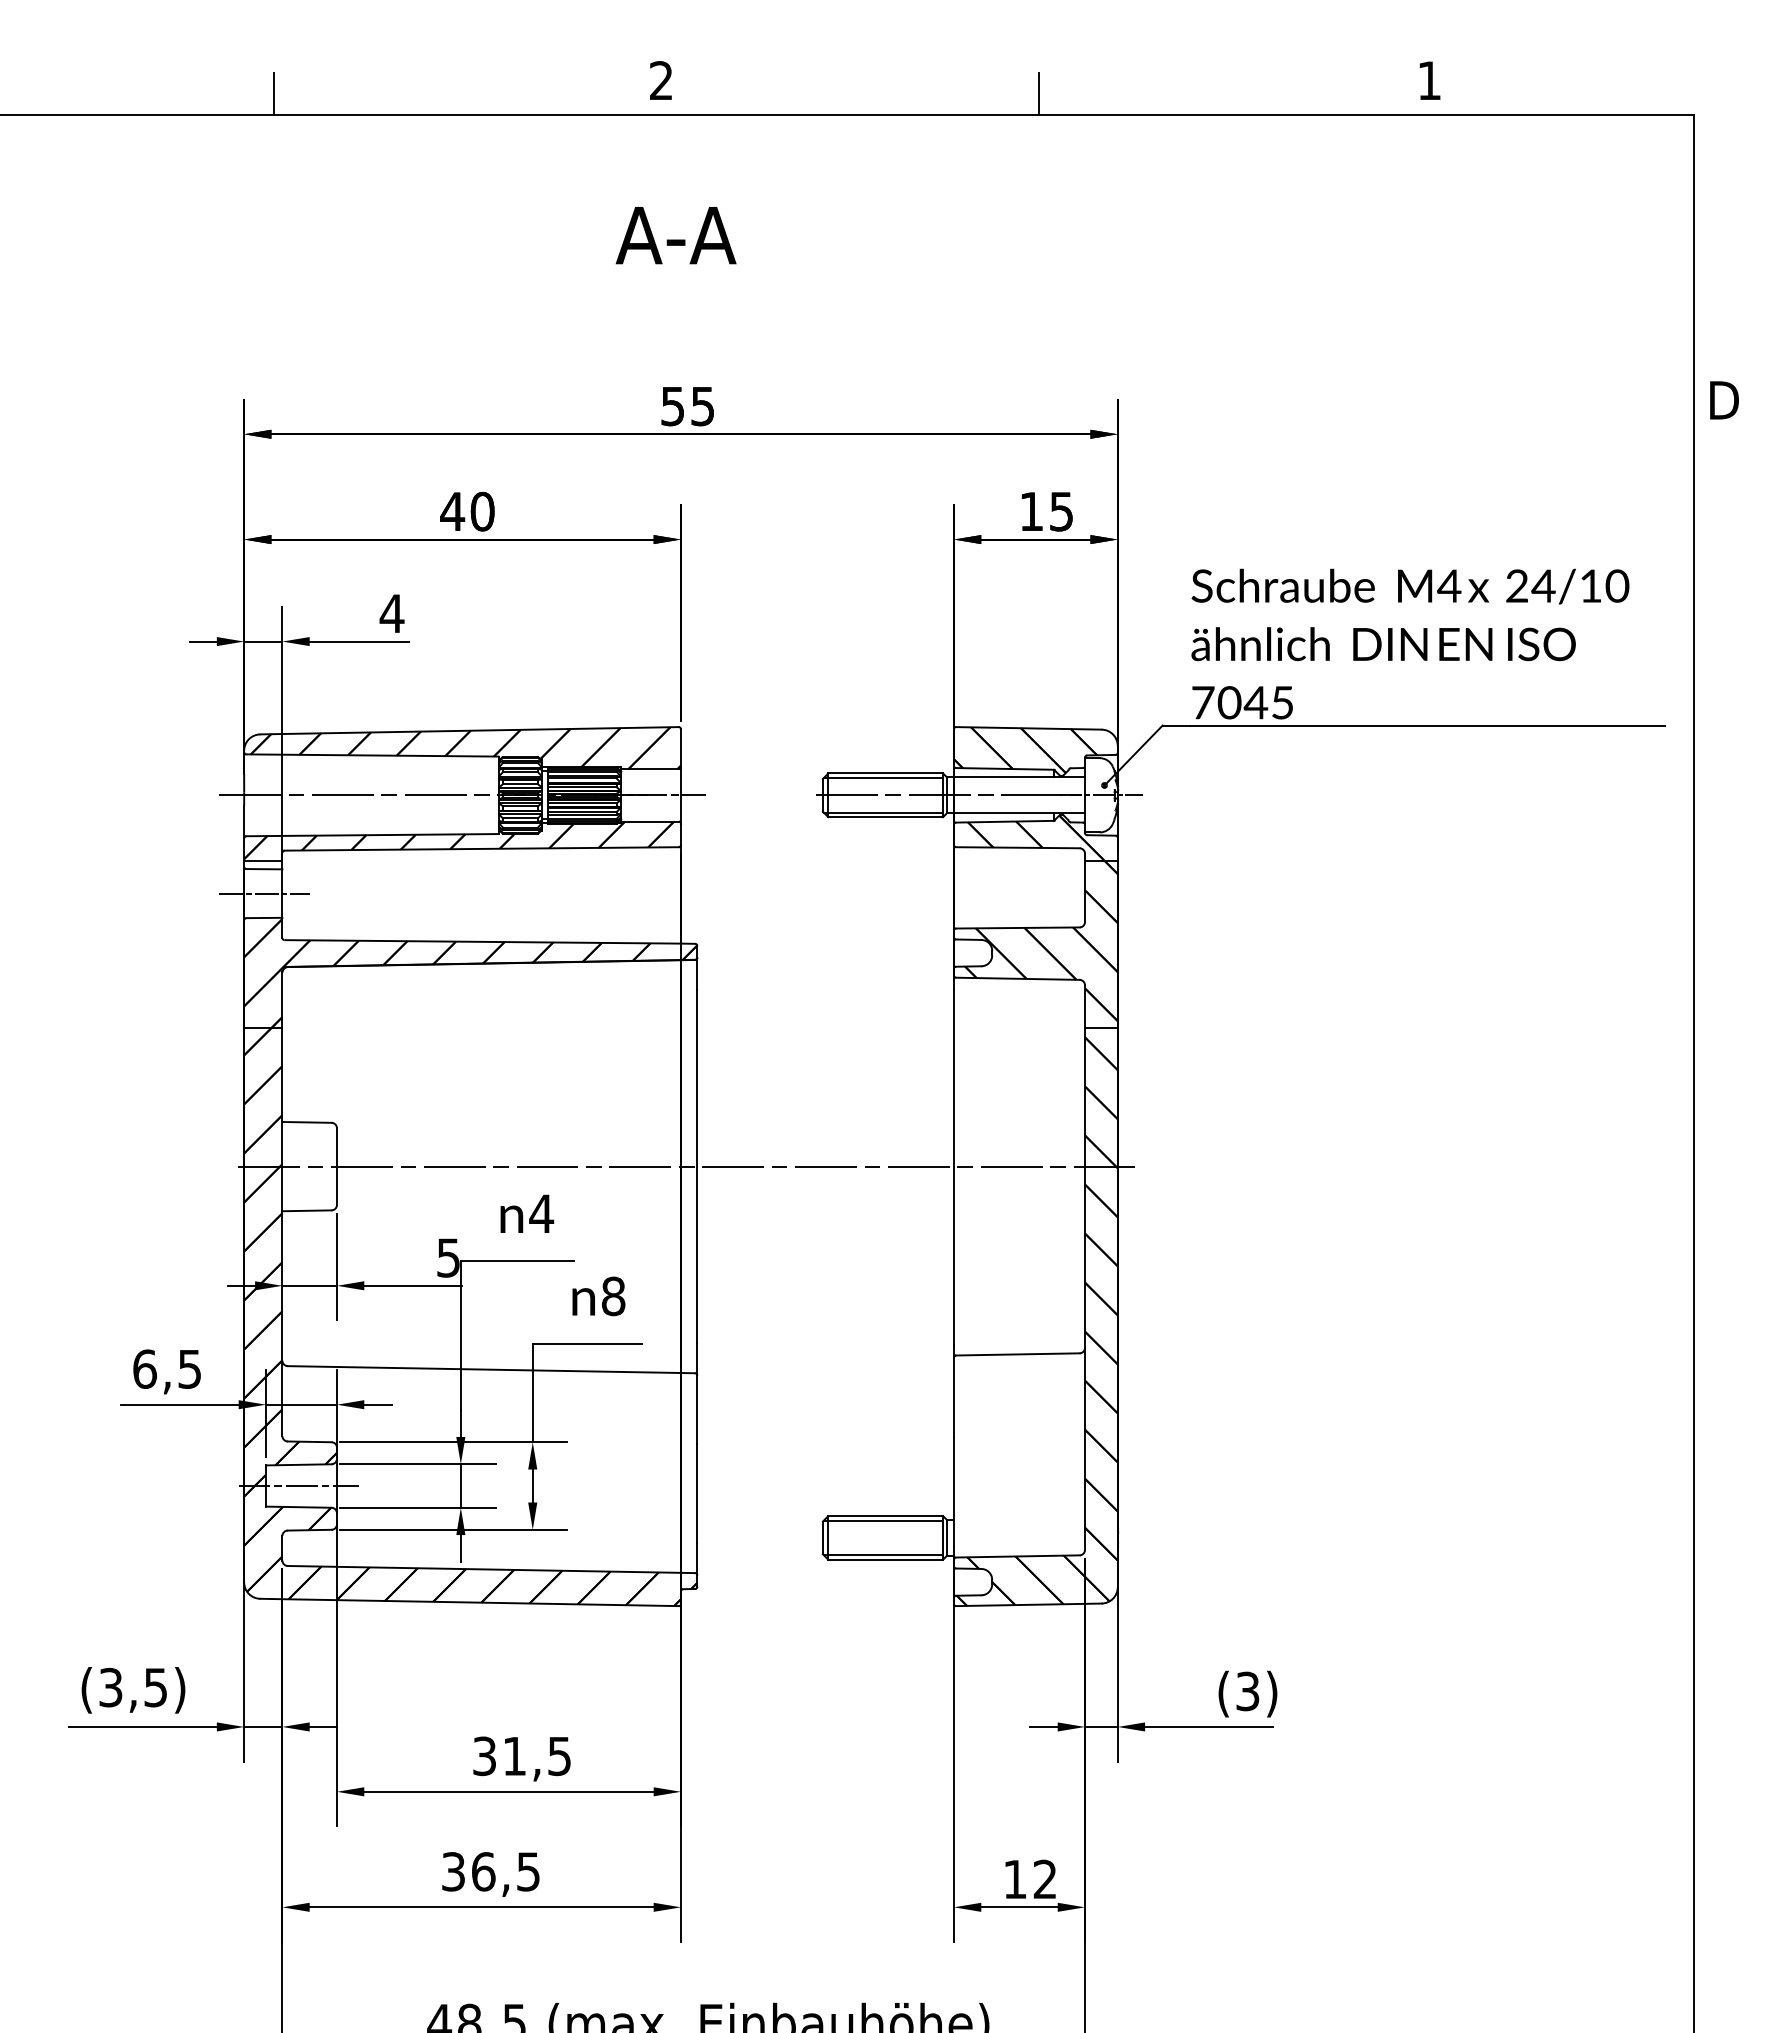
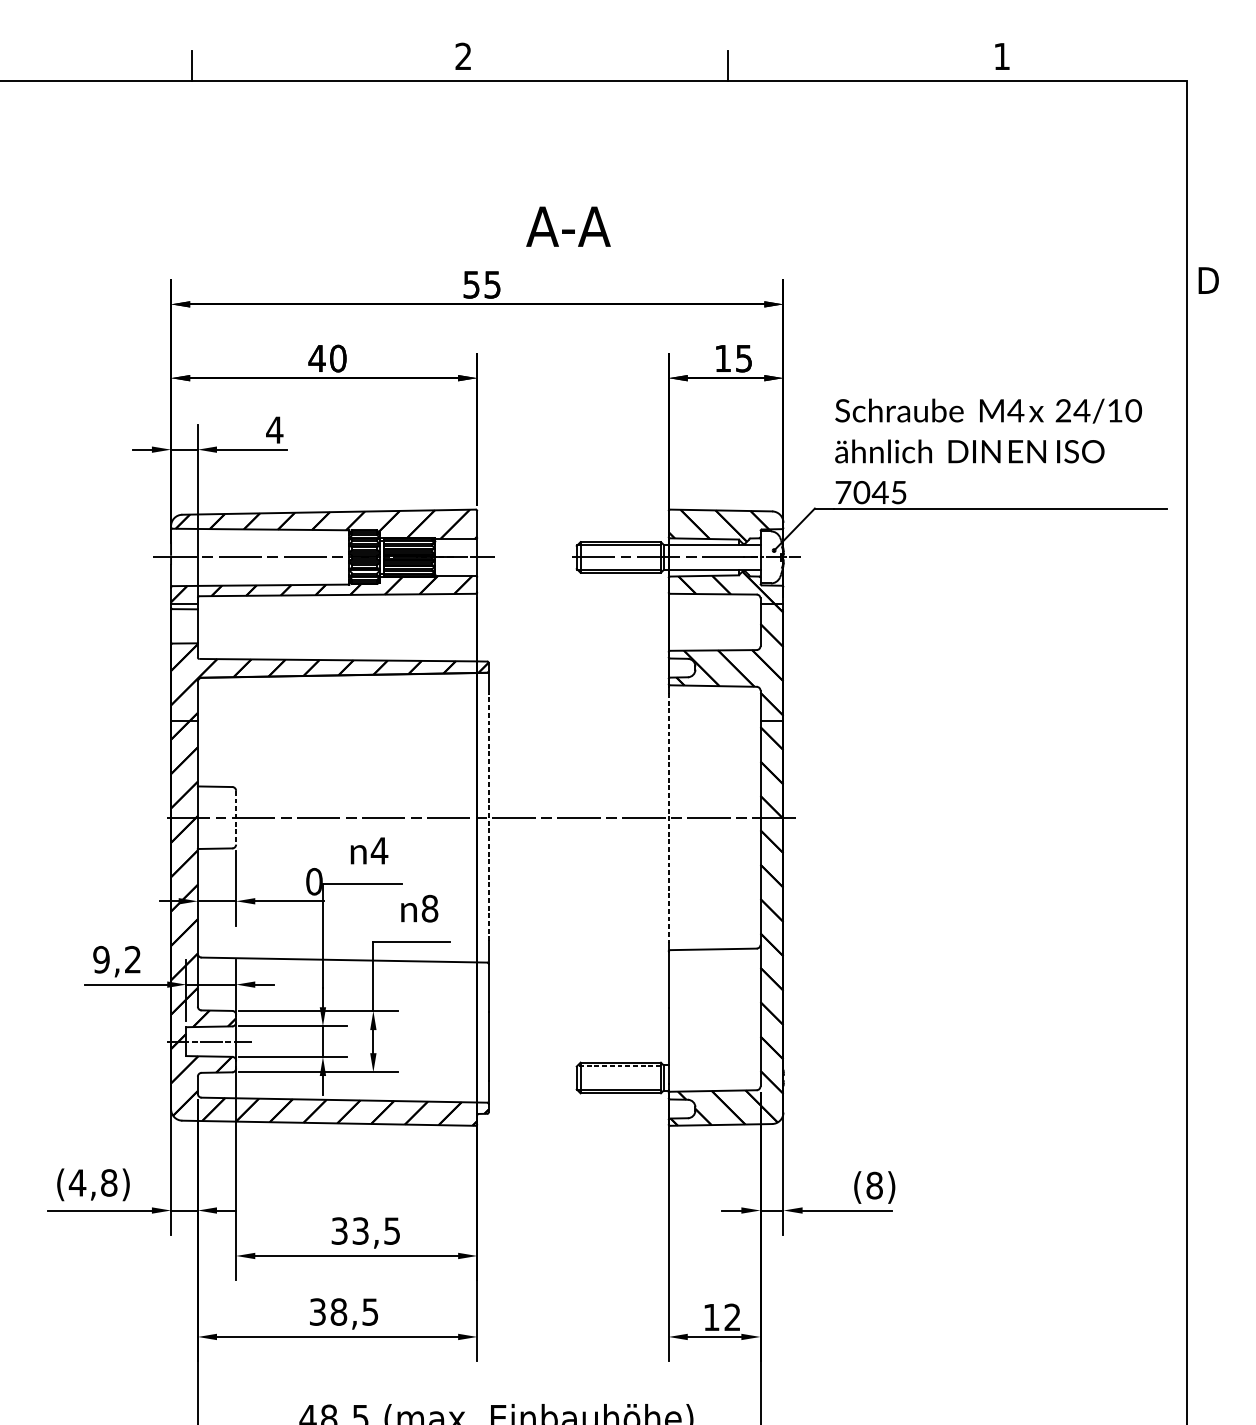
text: (675, 235) -> (568, 226), moved
line: (264, 893) -> (185, 626), removed
line: (697, 1166) -> (488, 817), solid -> dashed
line: (336, 1167) -> (235, 818), solid -> dashed
line: (953, 1167) -> (668, 818), solid -> dashed
text: (448, 1257) -> (314, 881), 5 -> 0
text: (166, 1368) -> (116, 959), 6,5 -> 9,2
line: (883, 1520) -> (619, 1065), solid -> dashed
text: (132, 1687) -> (92, 1182), (3,5) -> (4,8)
text: (1247, 1691) -> (874, 1185), (3) -> (8)
text: (514, 1756) -> (360, 1231), 31,5 -> 33,5
text: (483, 1871) -> (338, 1311), 36,5 -> 38,5

